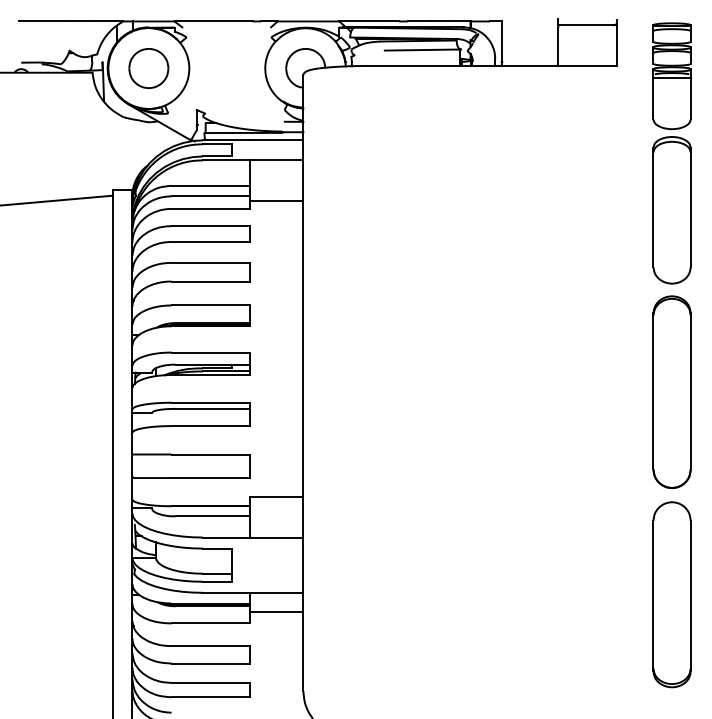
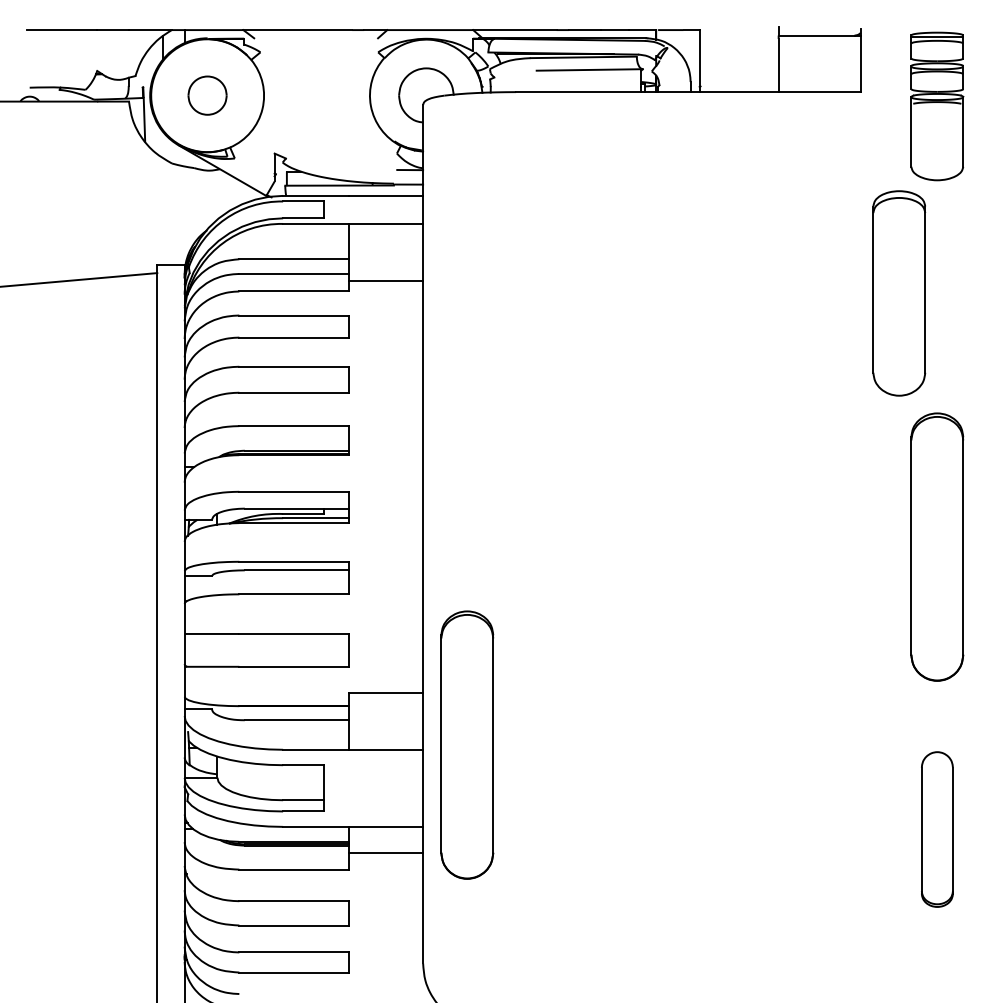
part: (148, 68) -> (207, 95), size x0.7
line: (672, 78) -> (937, 109), removed
part: (672, 210) -> (899, 293), moved
part: (335, 533) -> (467, 744), added
part: (672, 594) -> (937, 829), size x0.6

